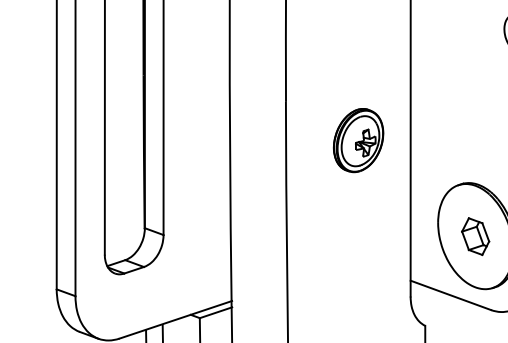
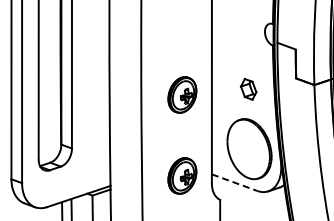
part: (475, 235) -> (248, 88), moved
part: (358, 282) -> (182, 175), added
line: (452, 295) -> (235, 182), solid -> dashed

